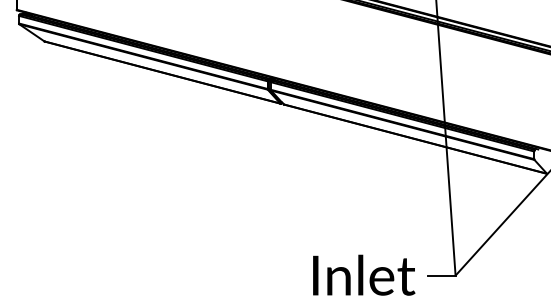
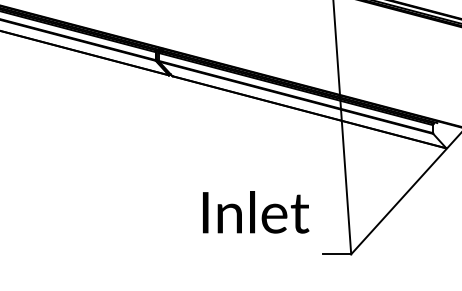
text: (364, 274) -> (256, 211), moved

